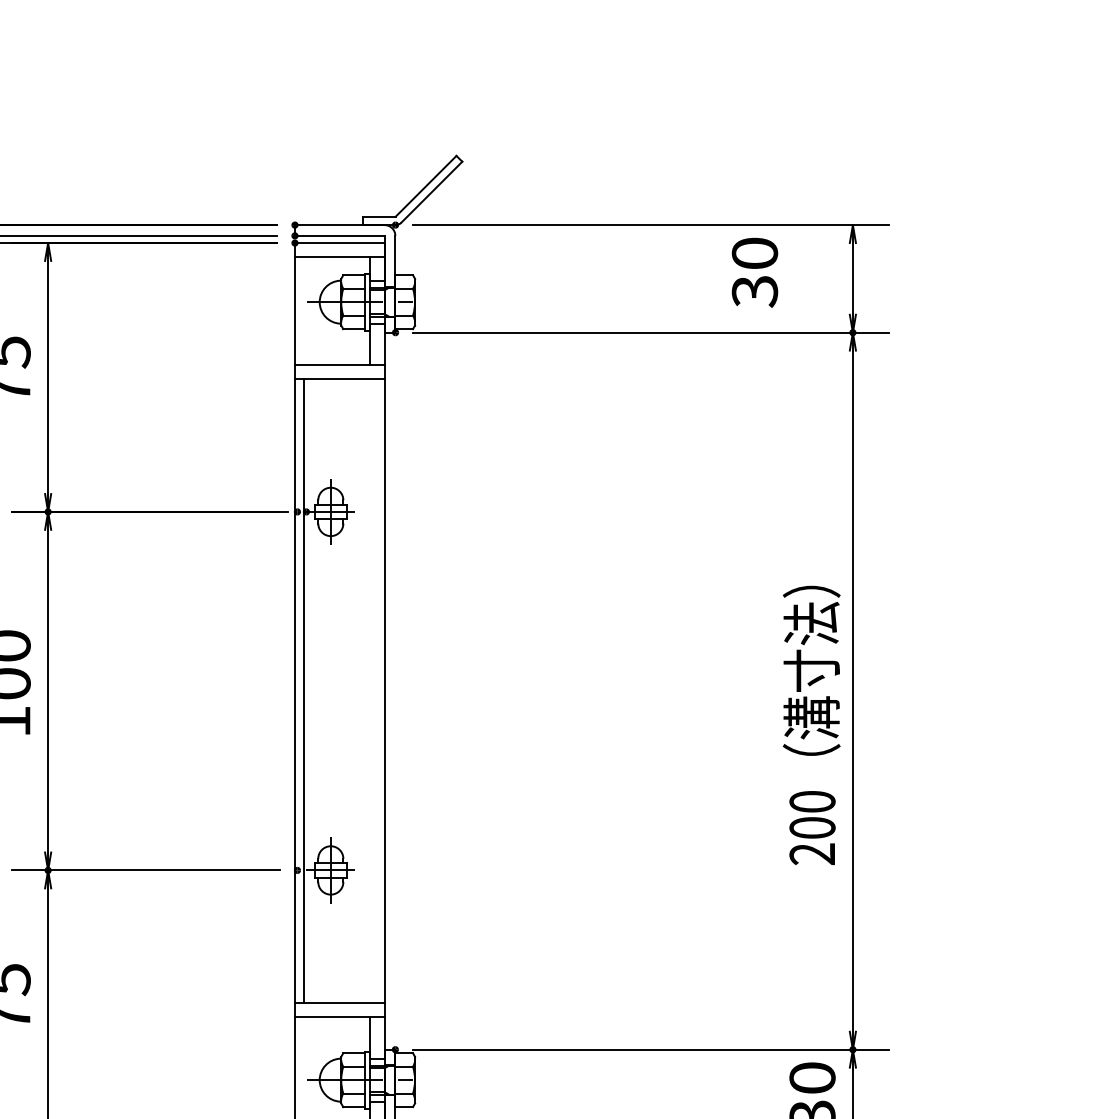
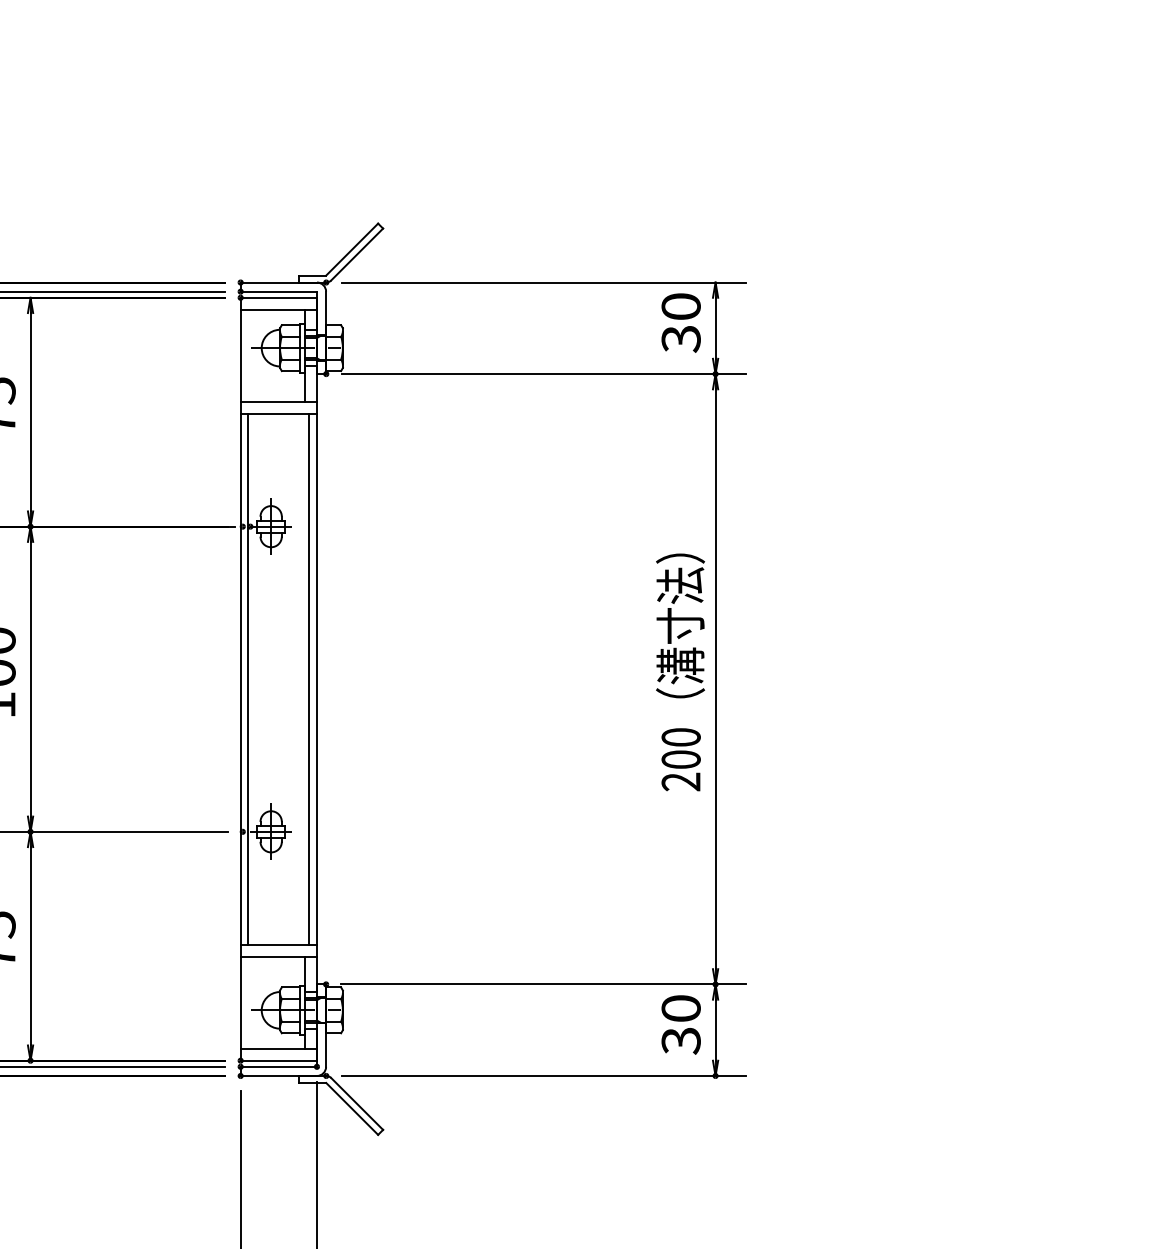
text: (754, 272) -> (680, 322), moved
line: (375, 690) -> (309, 678), added
text: (811, 725) -> (680, 672), moved

